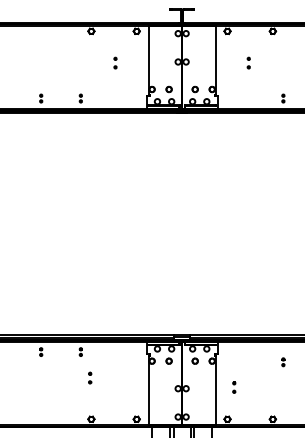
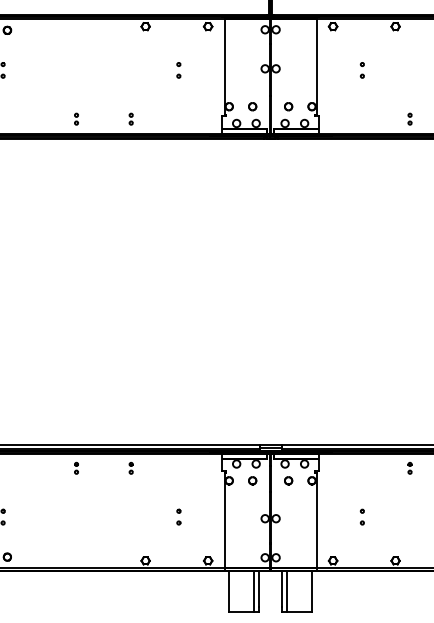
part: (282, 362) -> (409, 468), moved
part: (89, 377) -> (178, 516), moved
part: (233, 387) -> (361, 516), moved

